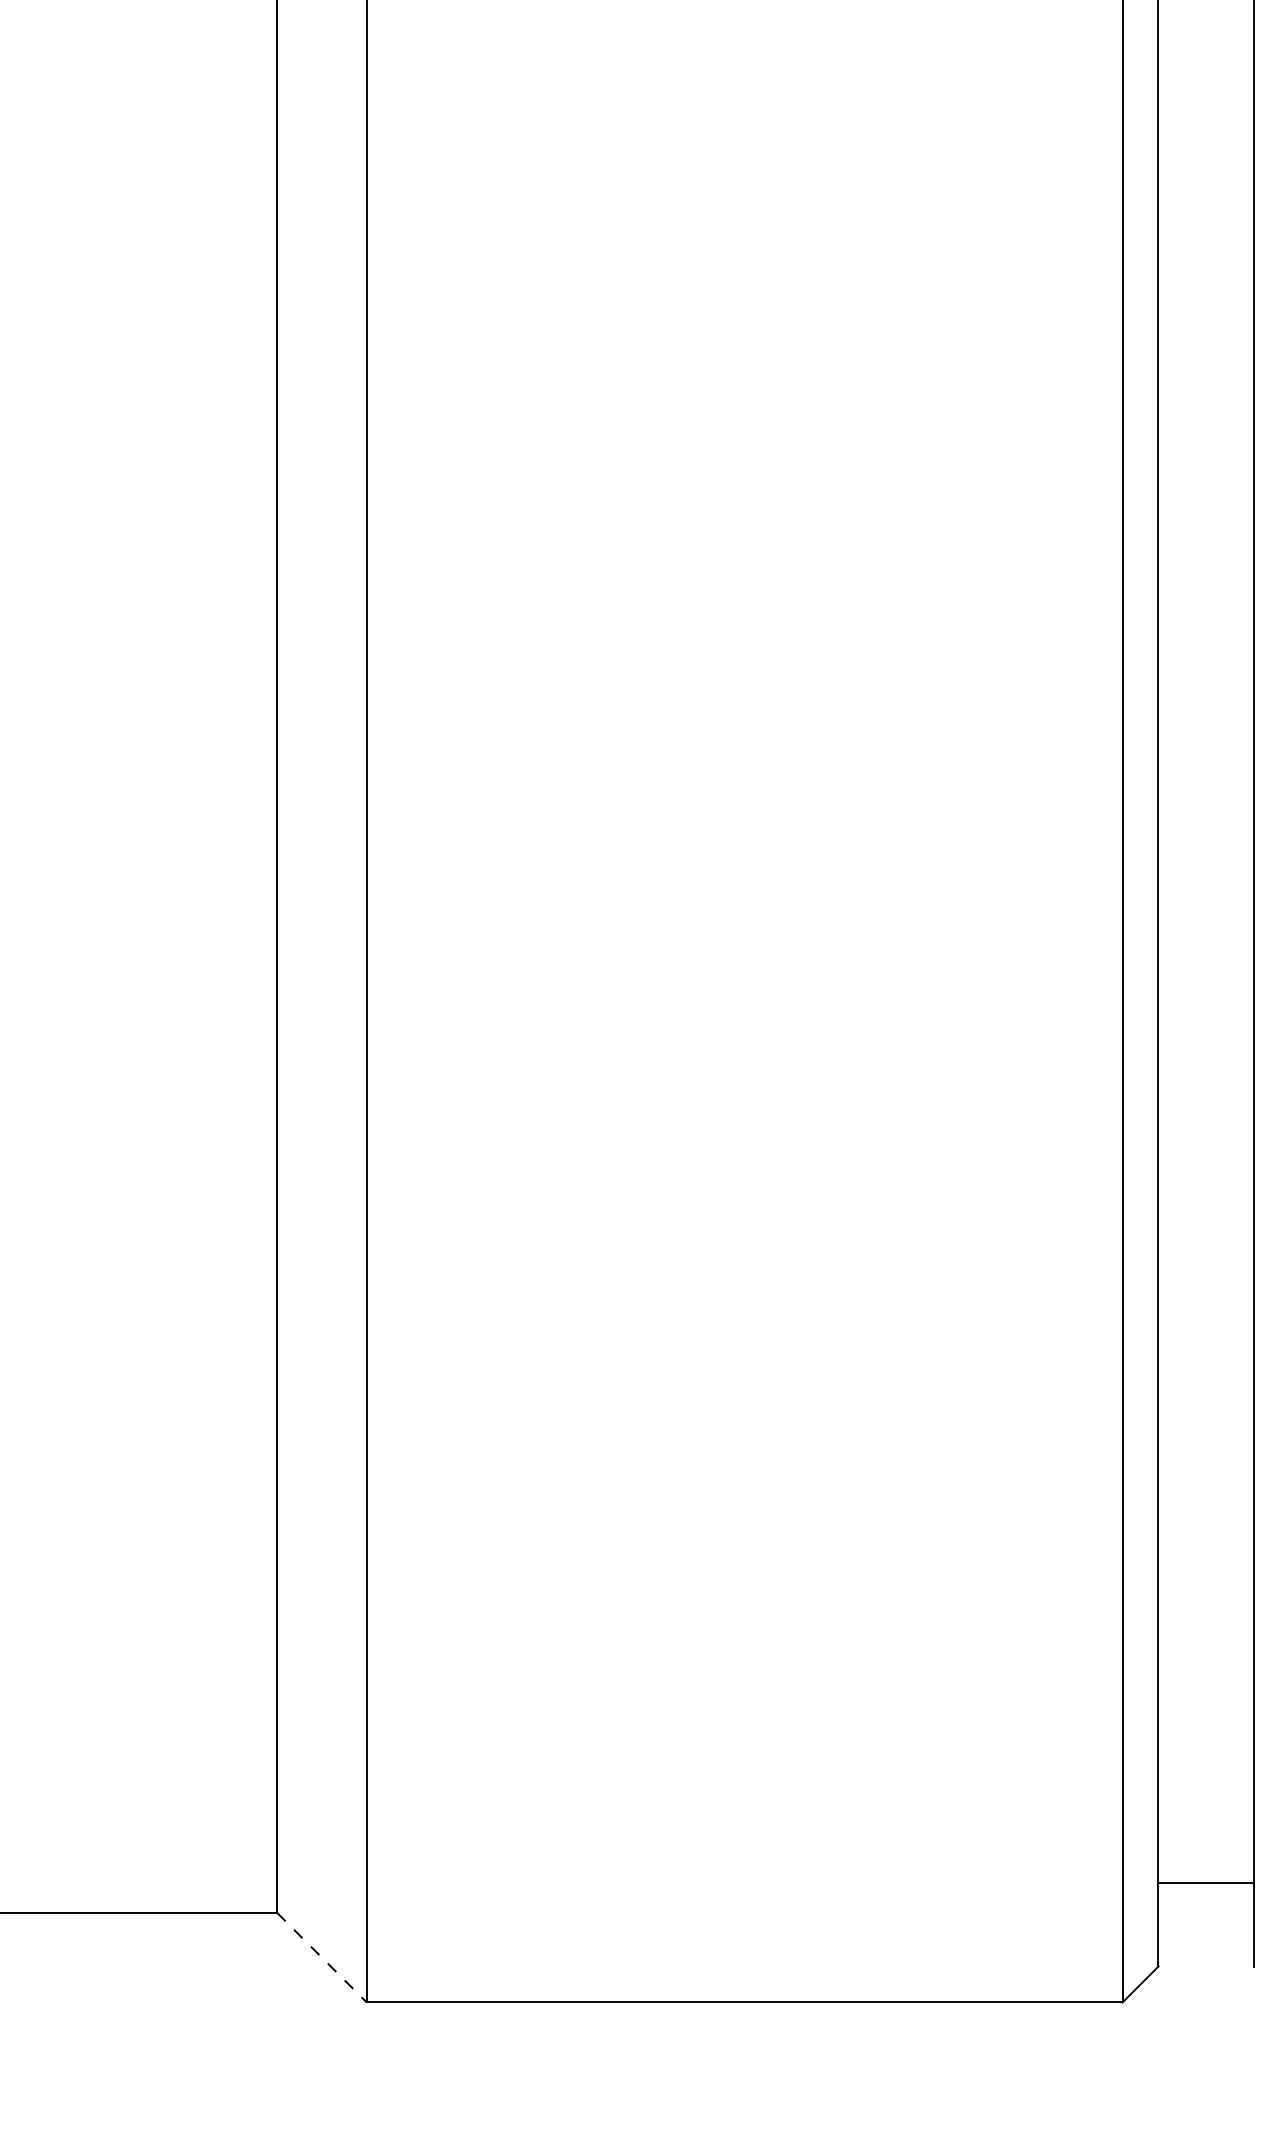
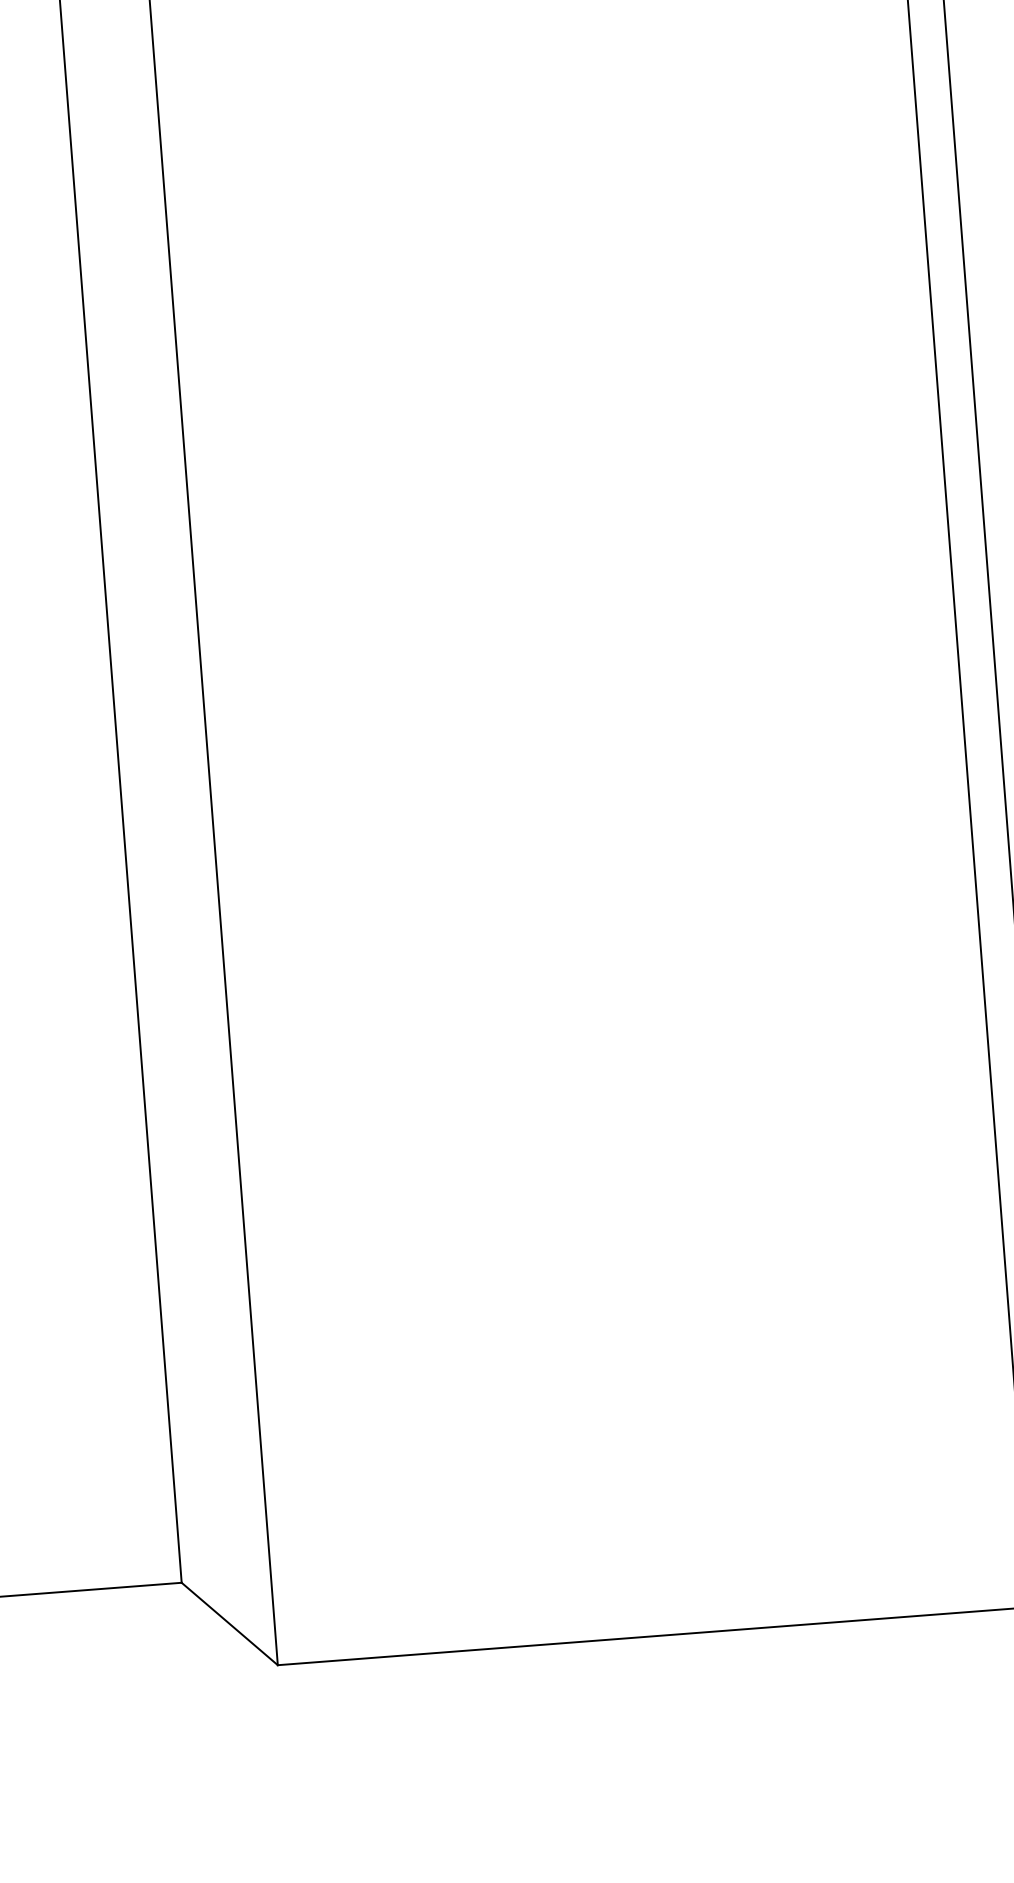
line: (322, 1957) -> (230, 1623), dashed -> solid

